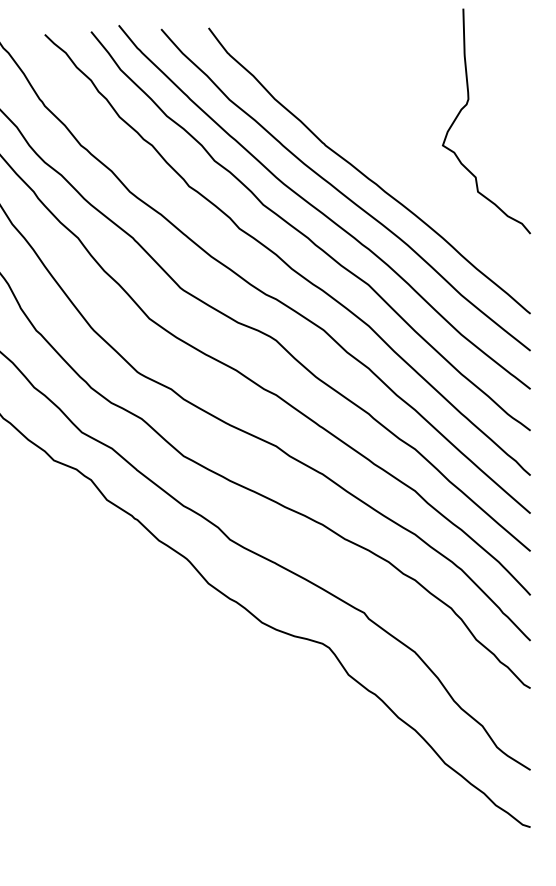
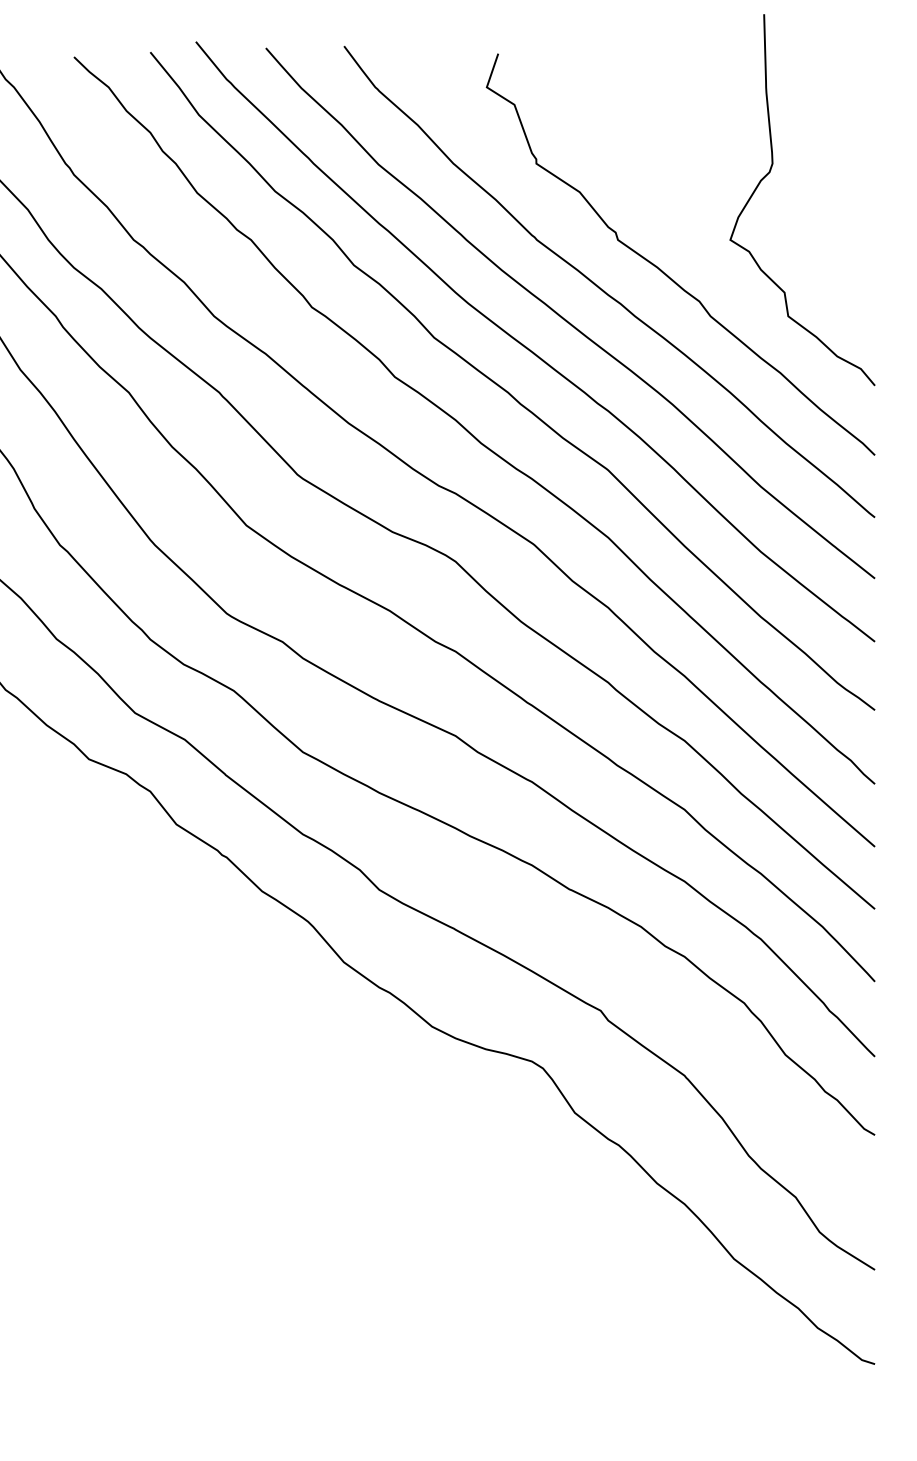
curve: (404, 165) -> (667, 272), added

